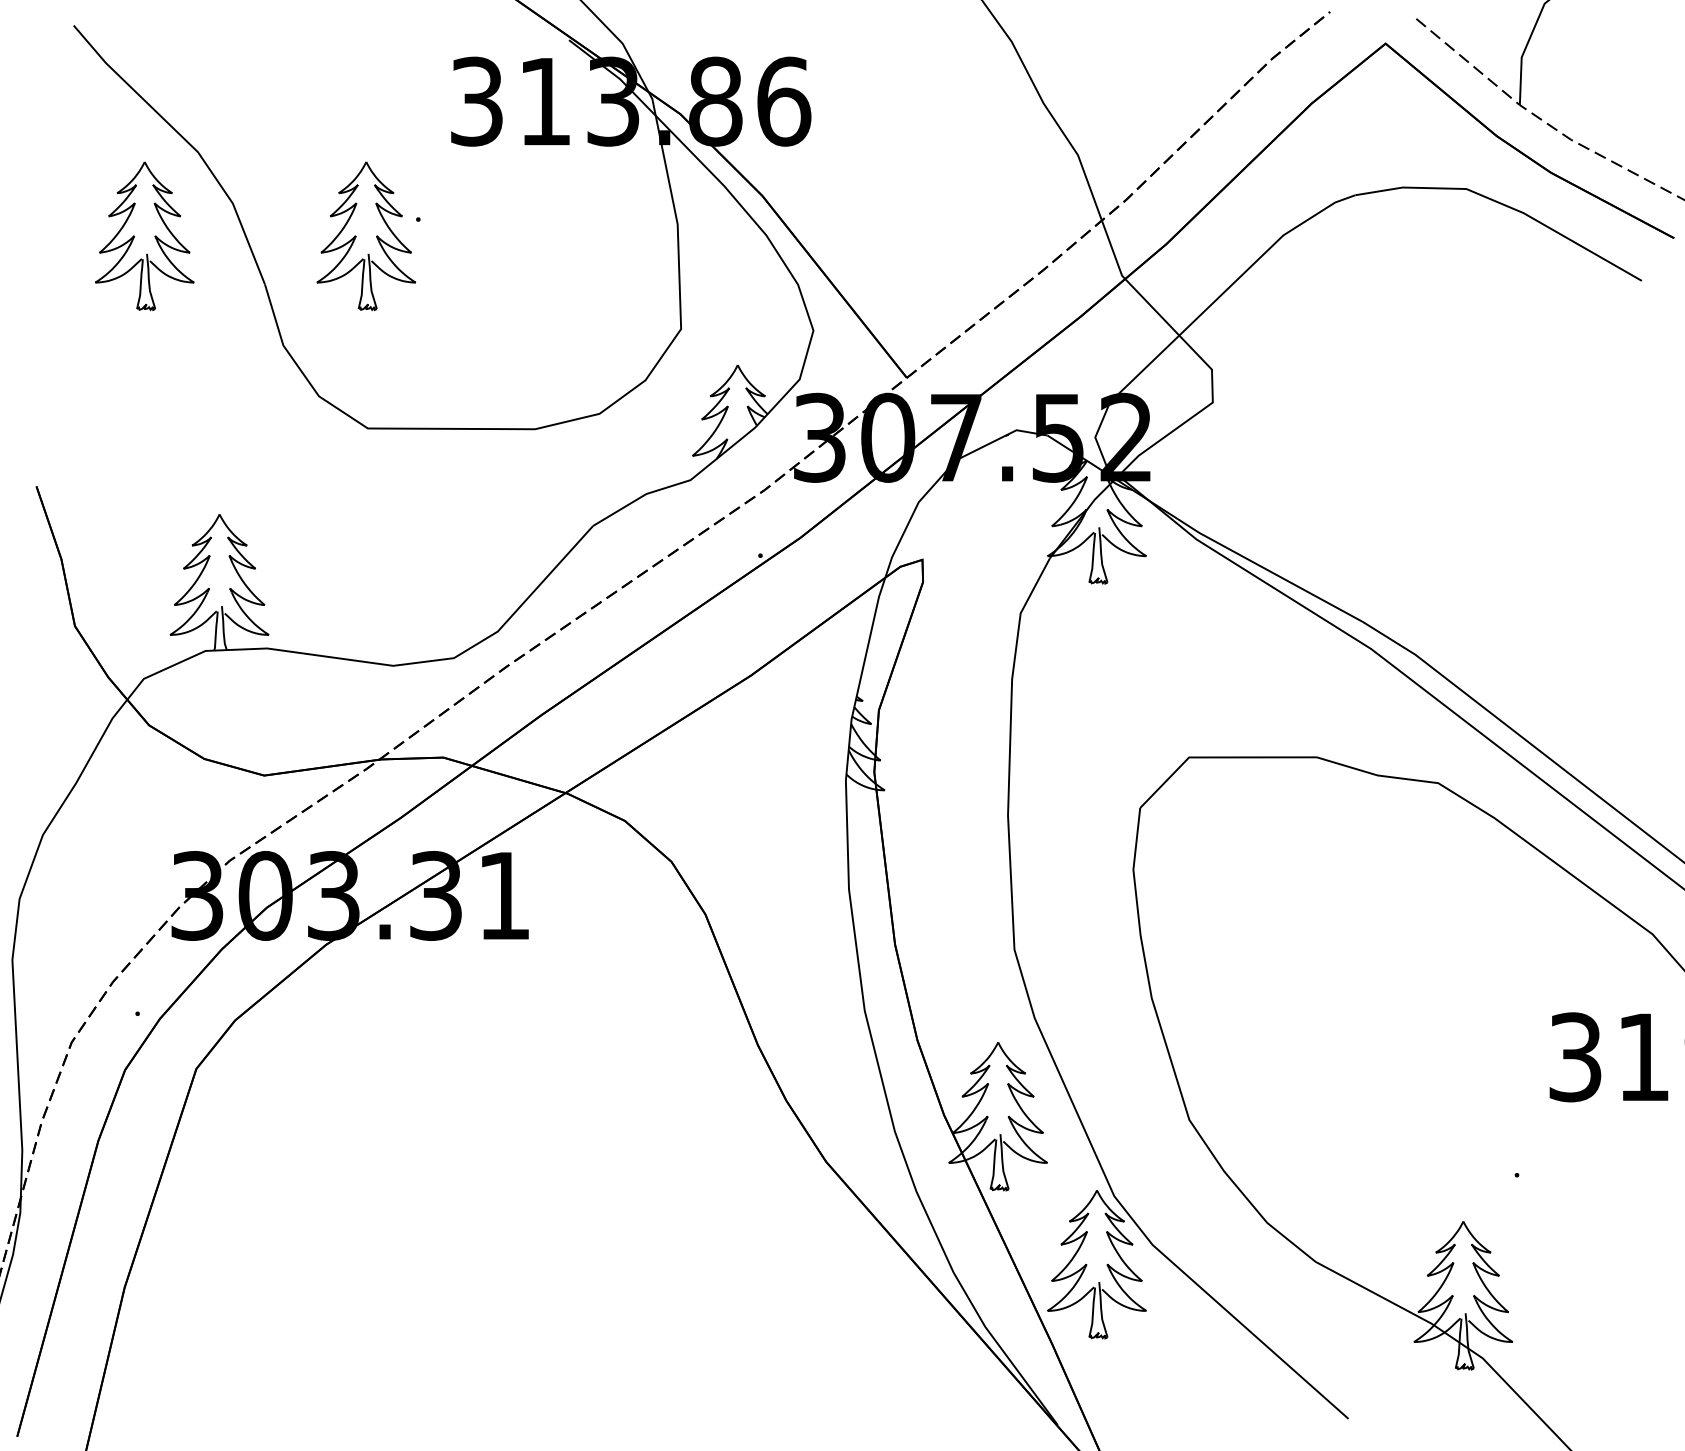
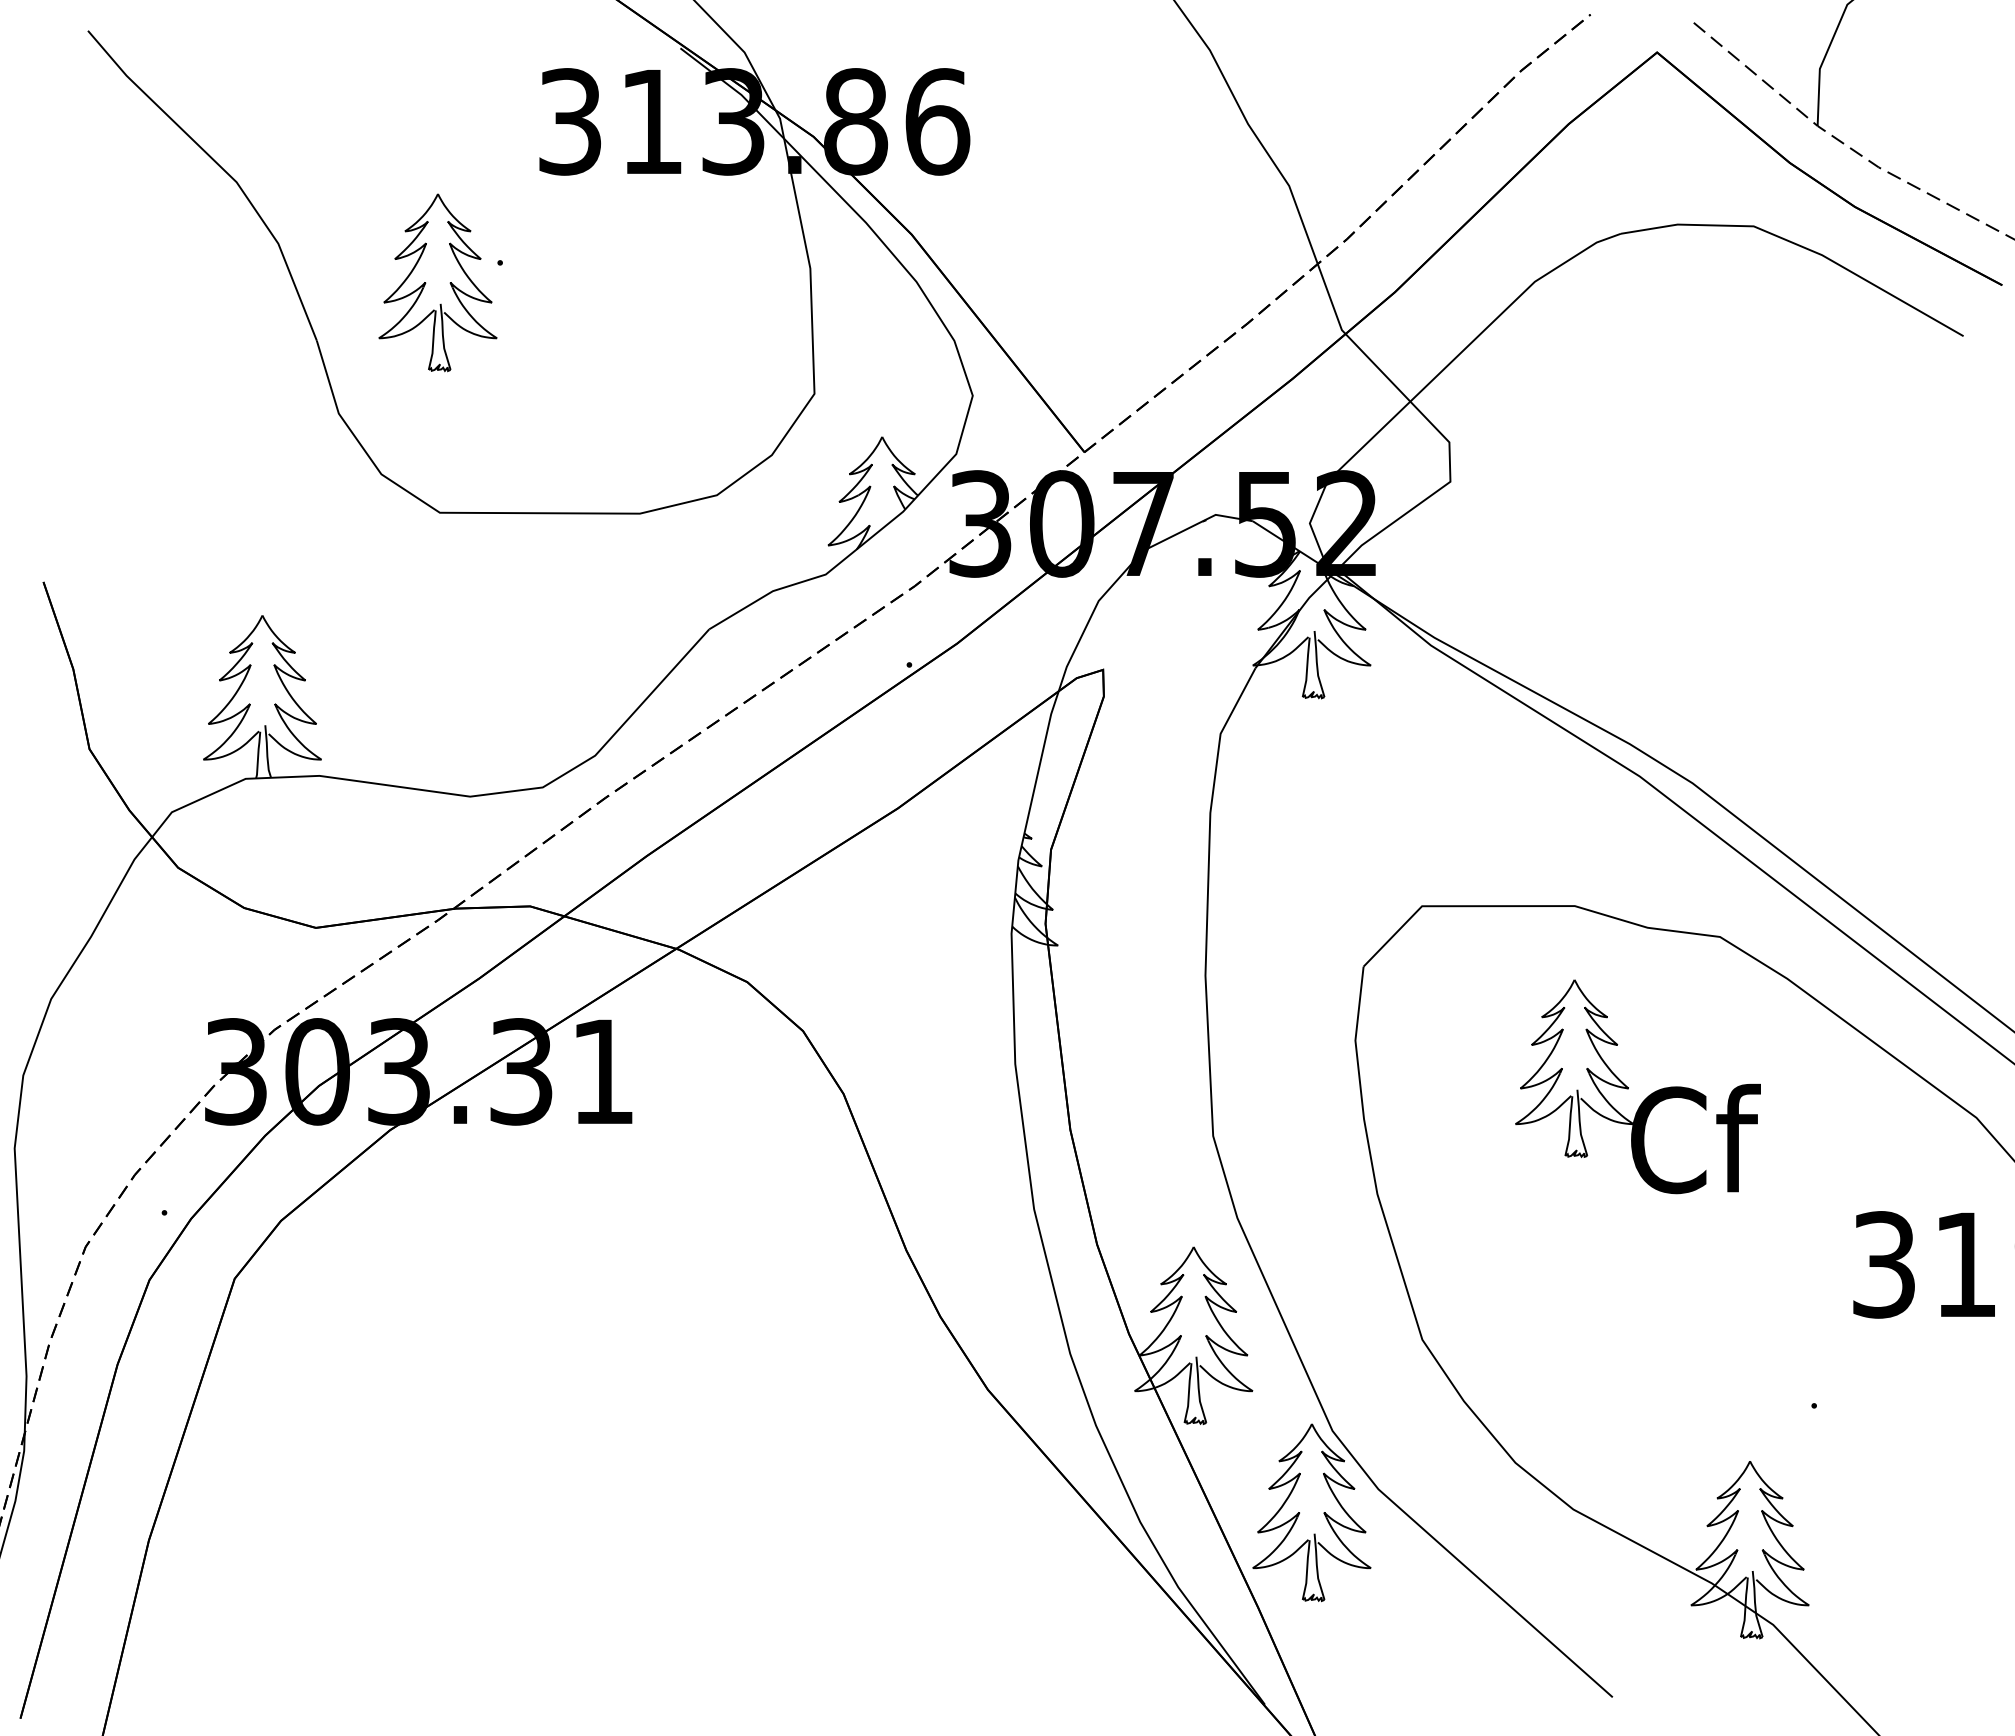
part: (144, 235) -> (172, 282), removed
part: (1361, 909) -> (1628, 1087), added

